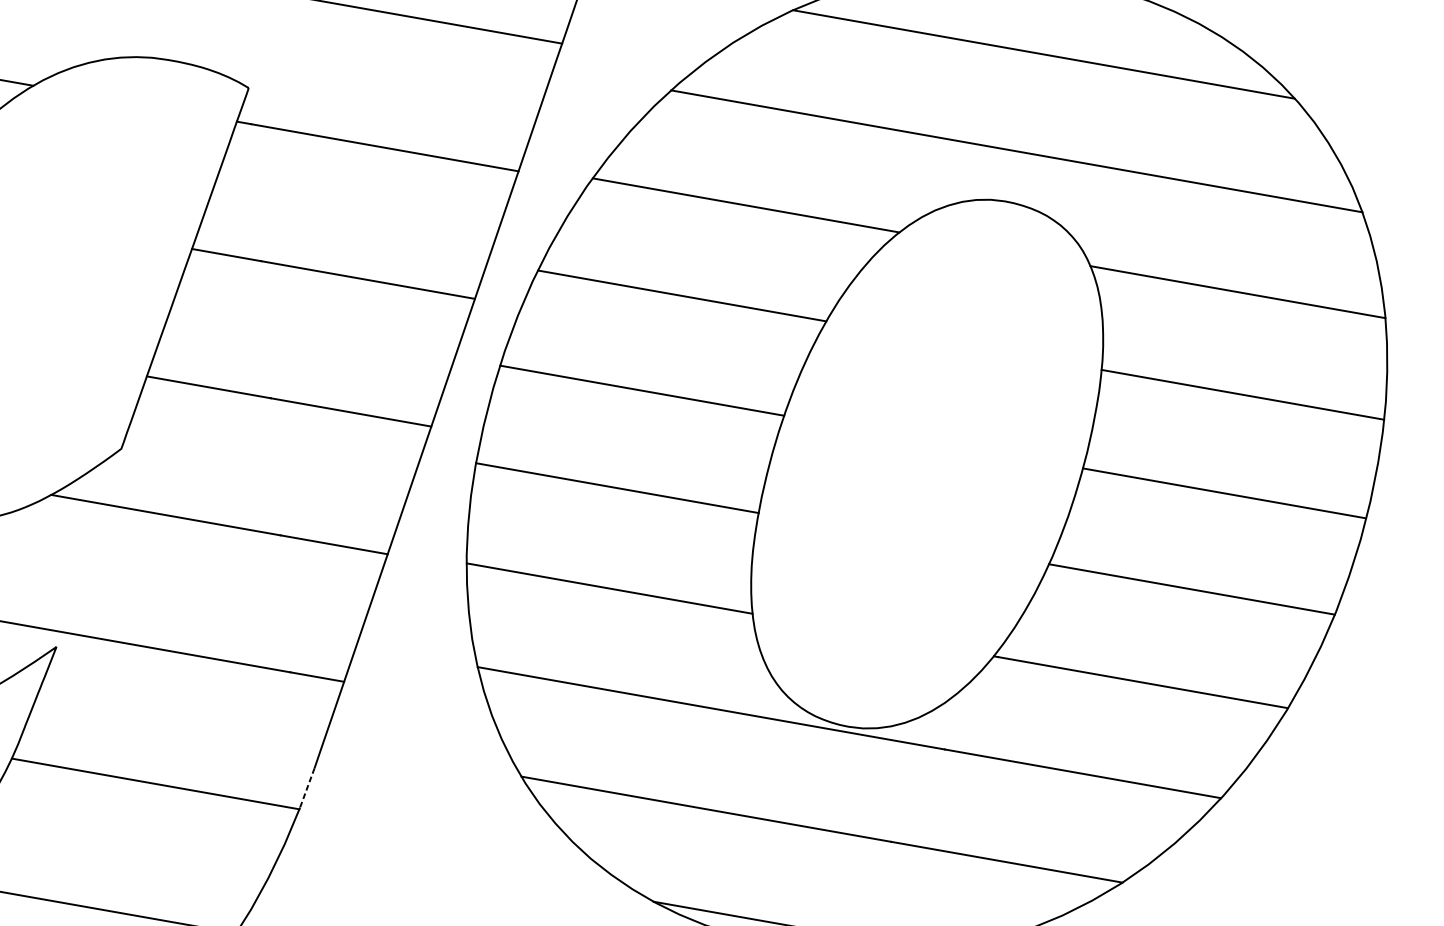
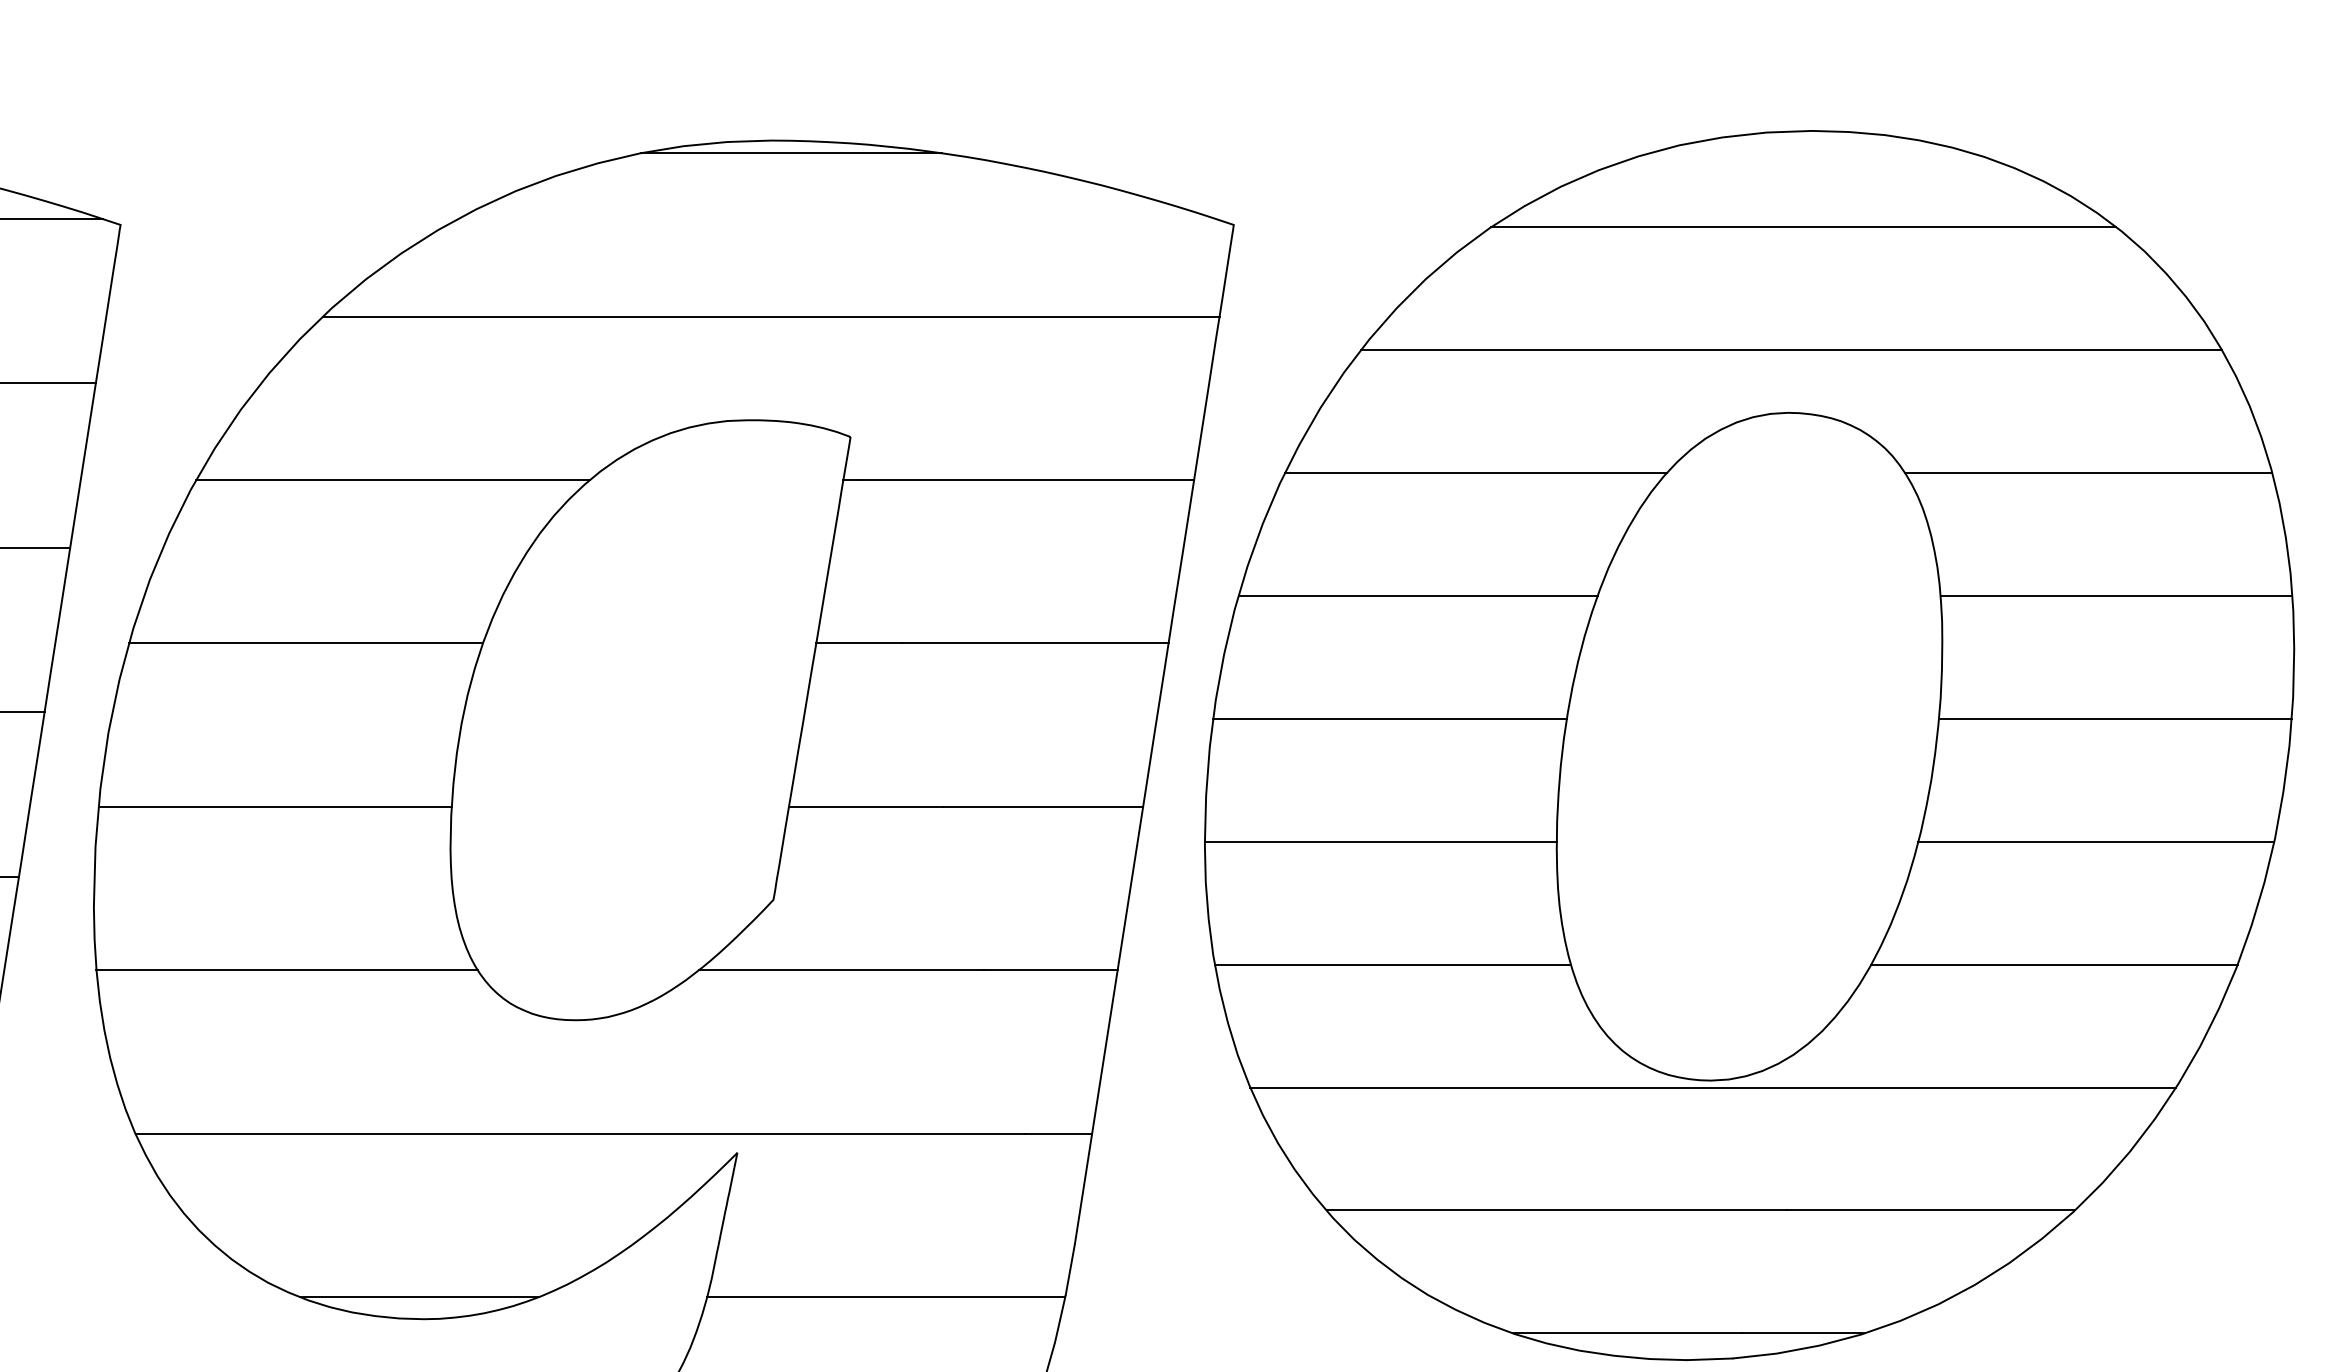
line: (307, 787) -> (1070, 1269), dashed -> solid

